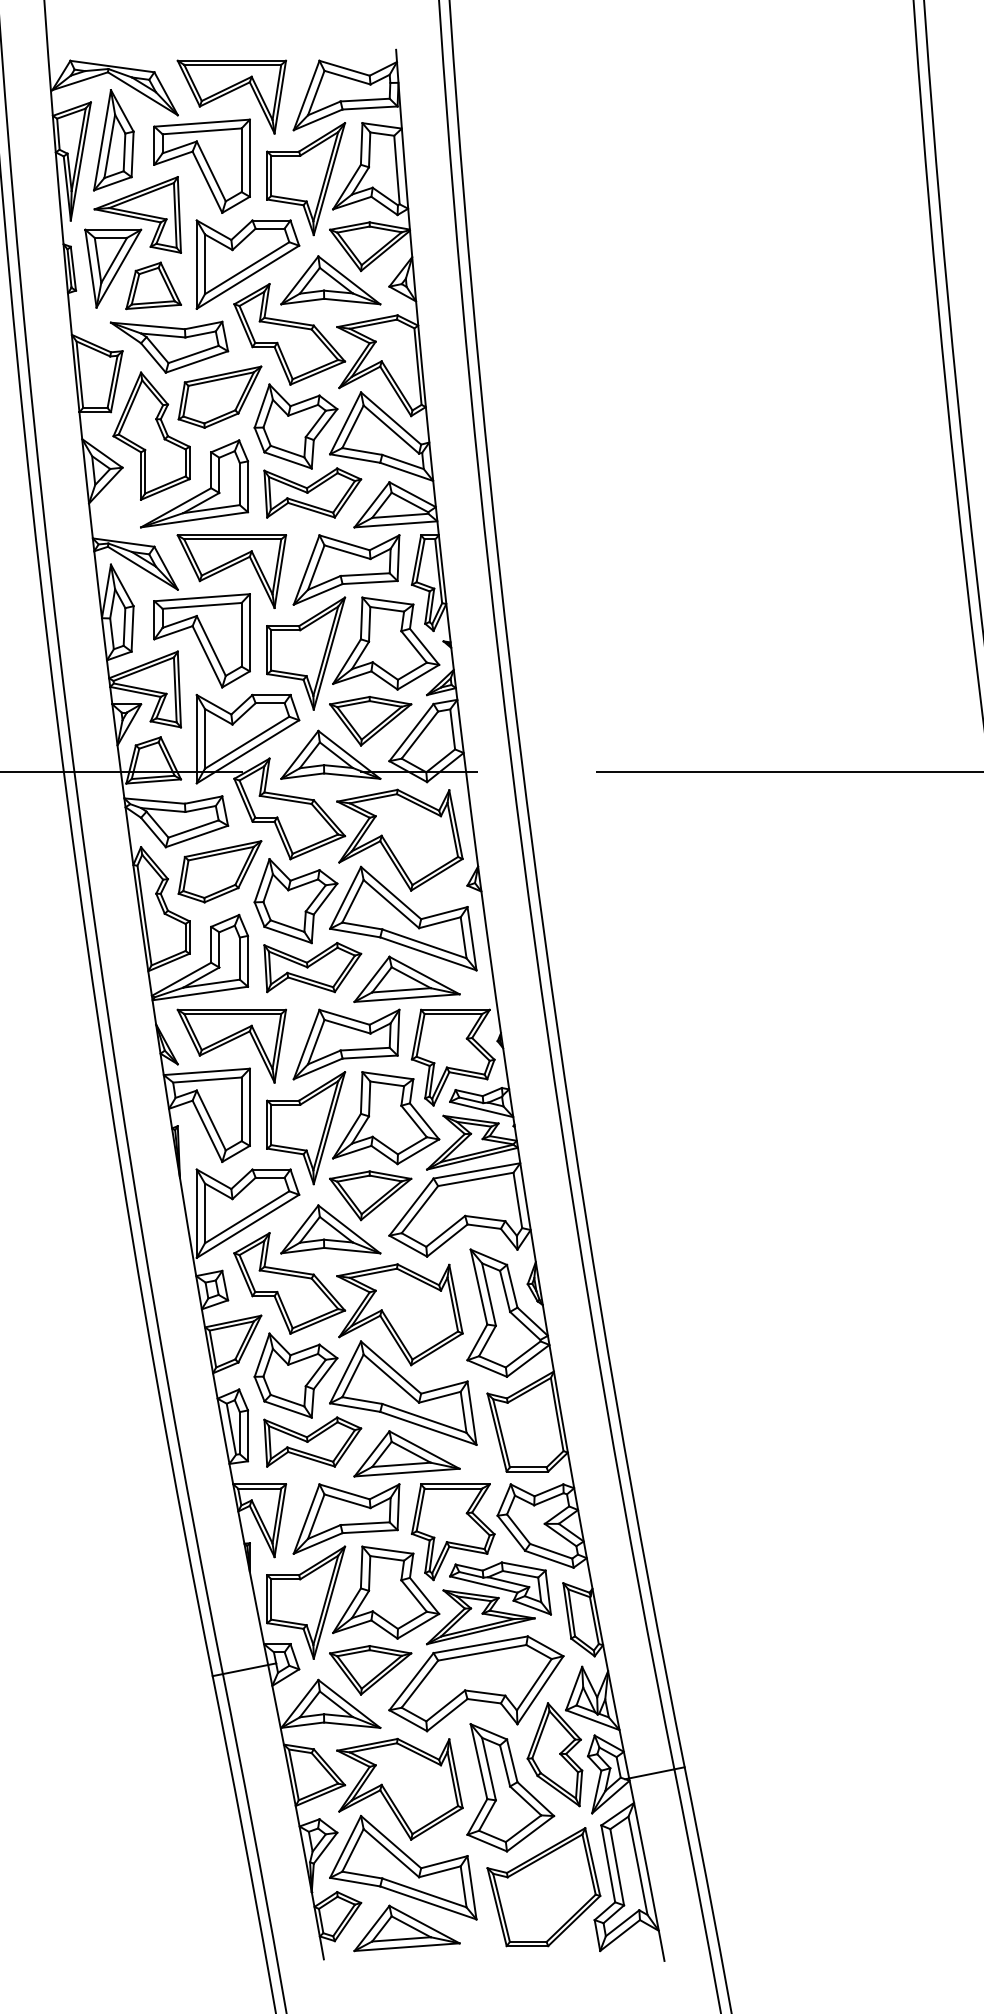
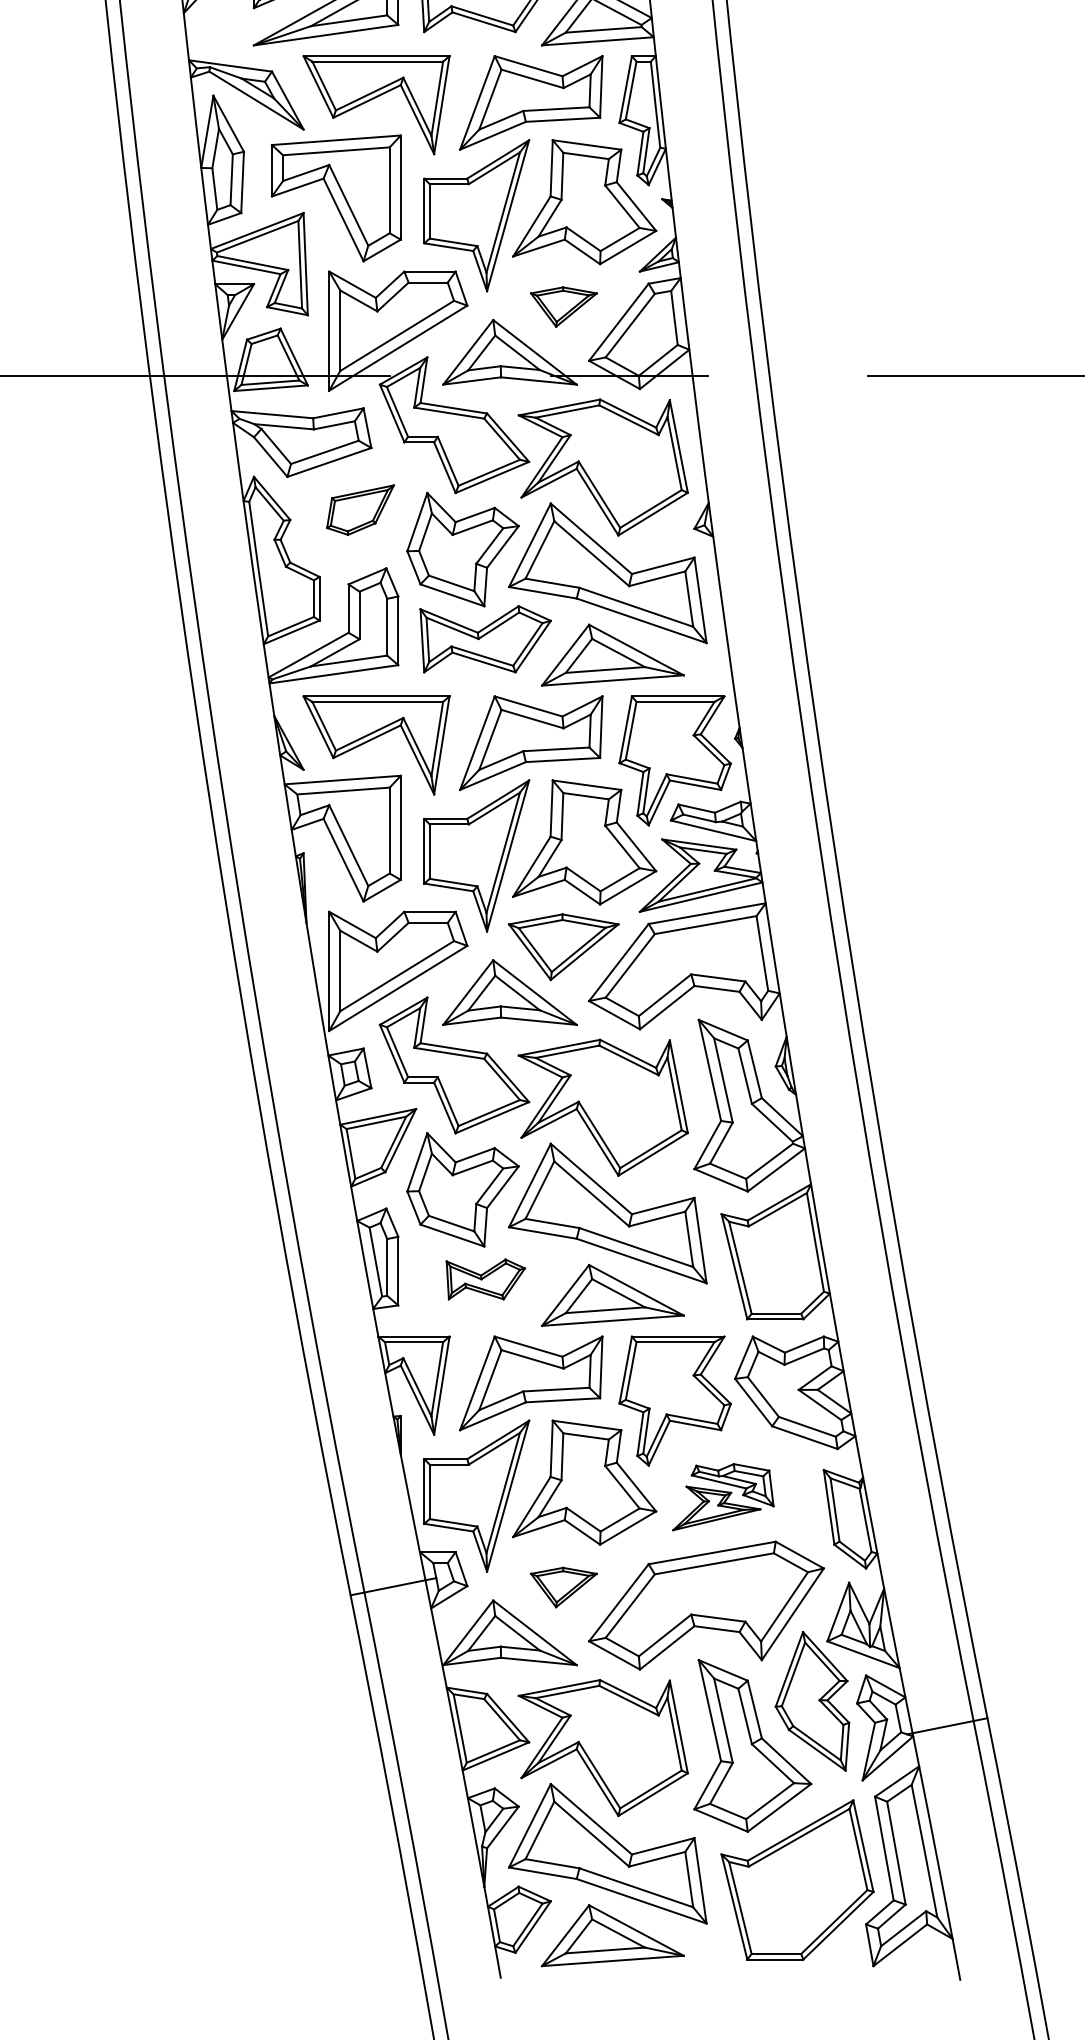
part: (370, 721) -> (563, 307), size x0.6
part: (219, 871) -> (359, 509), size x0.6
part: (312, 1441) -> (485, 1278), size x0.6
part: (488, 1603) -> (722, 1497), size x0.6
part: (370, 1670) -> (563, 1587), size x0.6

